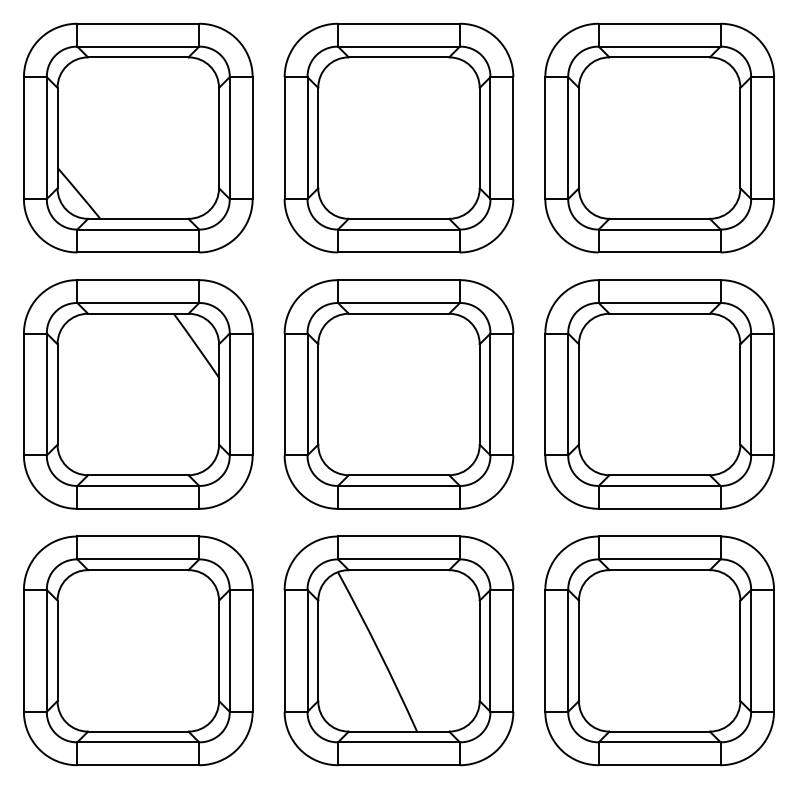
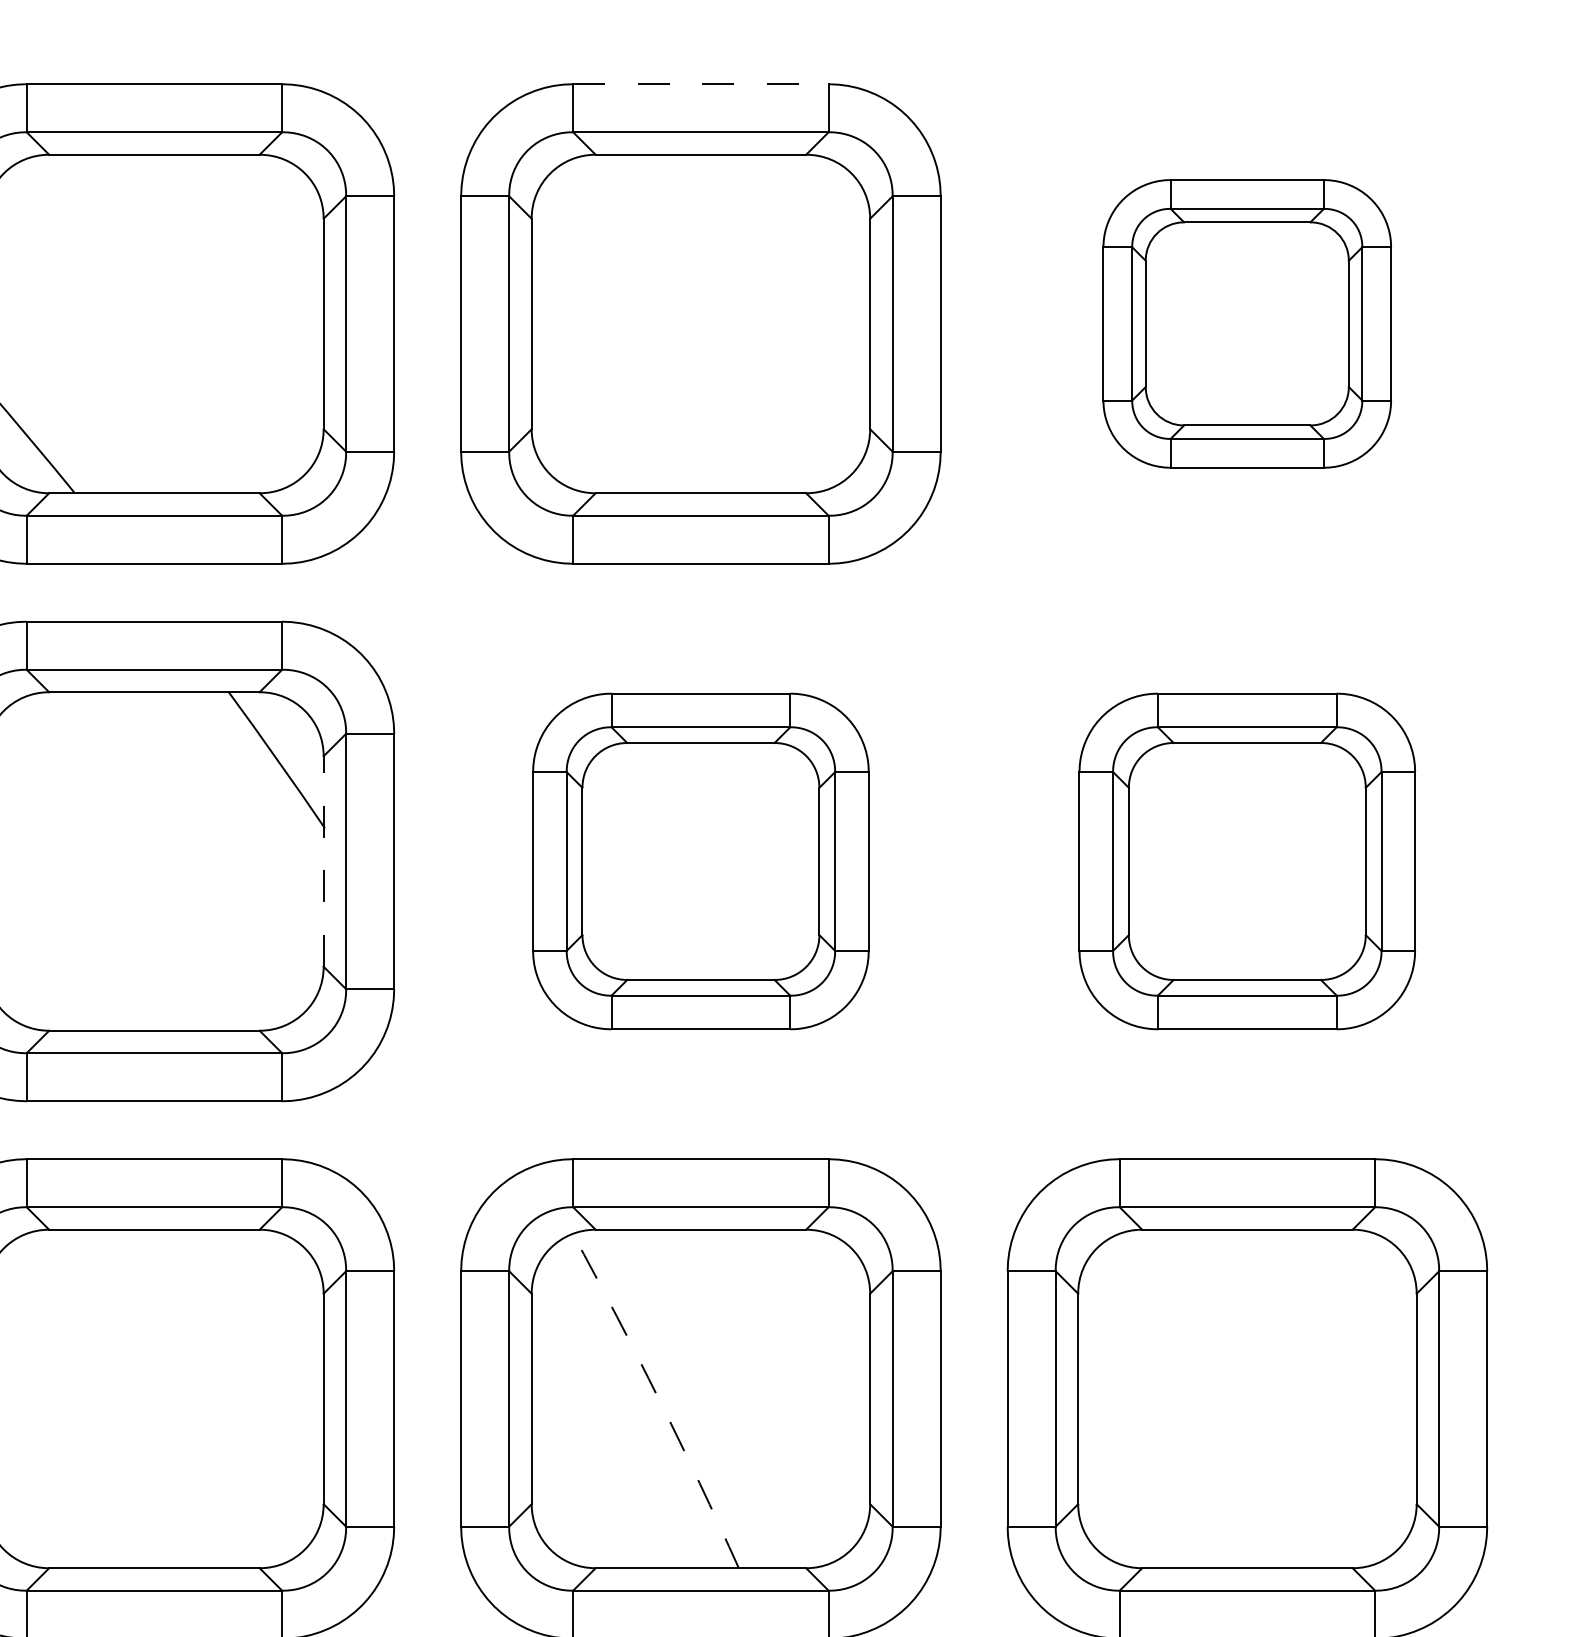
line: (399, 23) -> (701, 83), solid -> dashed
part: (659, 137) -> (1247, 322), size x0.6
line: (219, 394) -> (324, 861), solid -> dashed
part: (398, 394) -> (699, 861), size x0.7
part: (659, 394) -> (1247, 861), size x0.7
arc: (378, 651) -> (657, 1400), solid -> dashed

